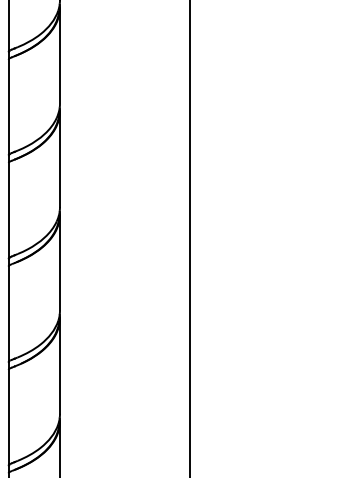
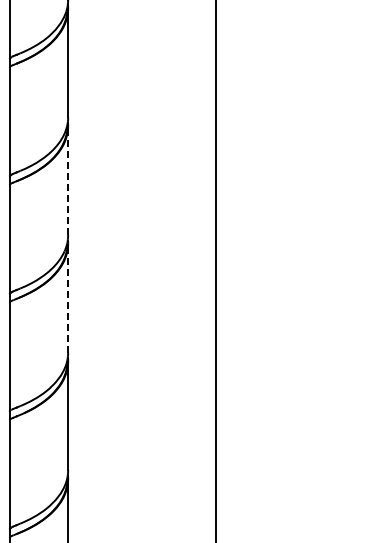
line: (60, 158) -> (68, 180), solid -> dashed
line: (60, 261) -> (68, 297), solid -> dashed

